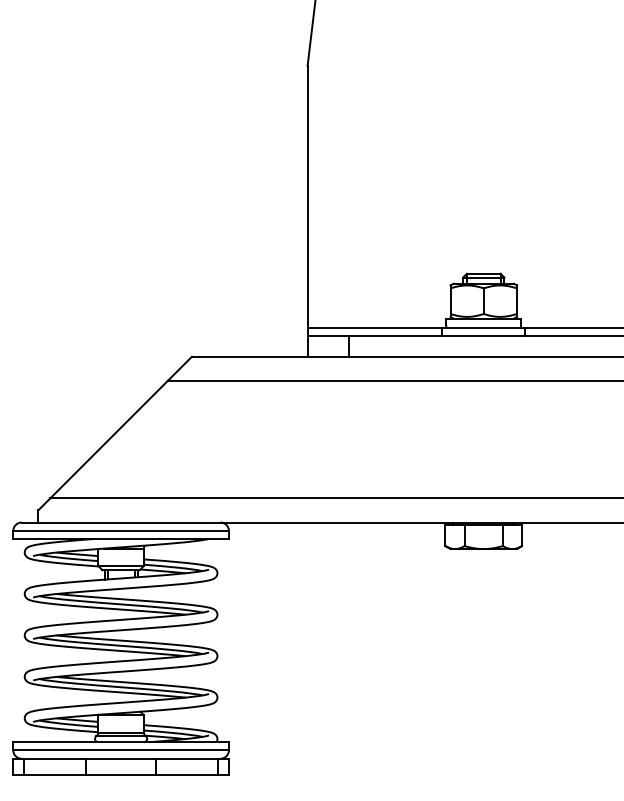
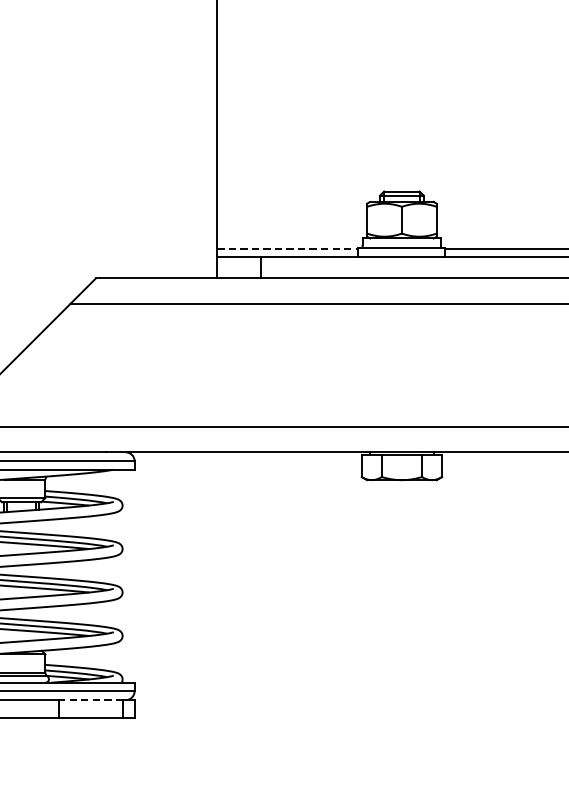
line: (375, 328) -> (288, 248), solid -> dashed
line: (187, 758) -> (91, 699), solid -> dashed

